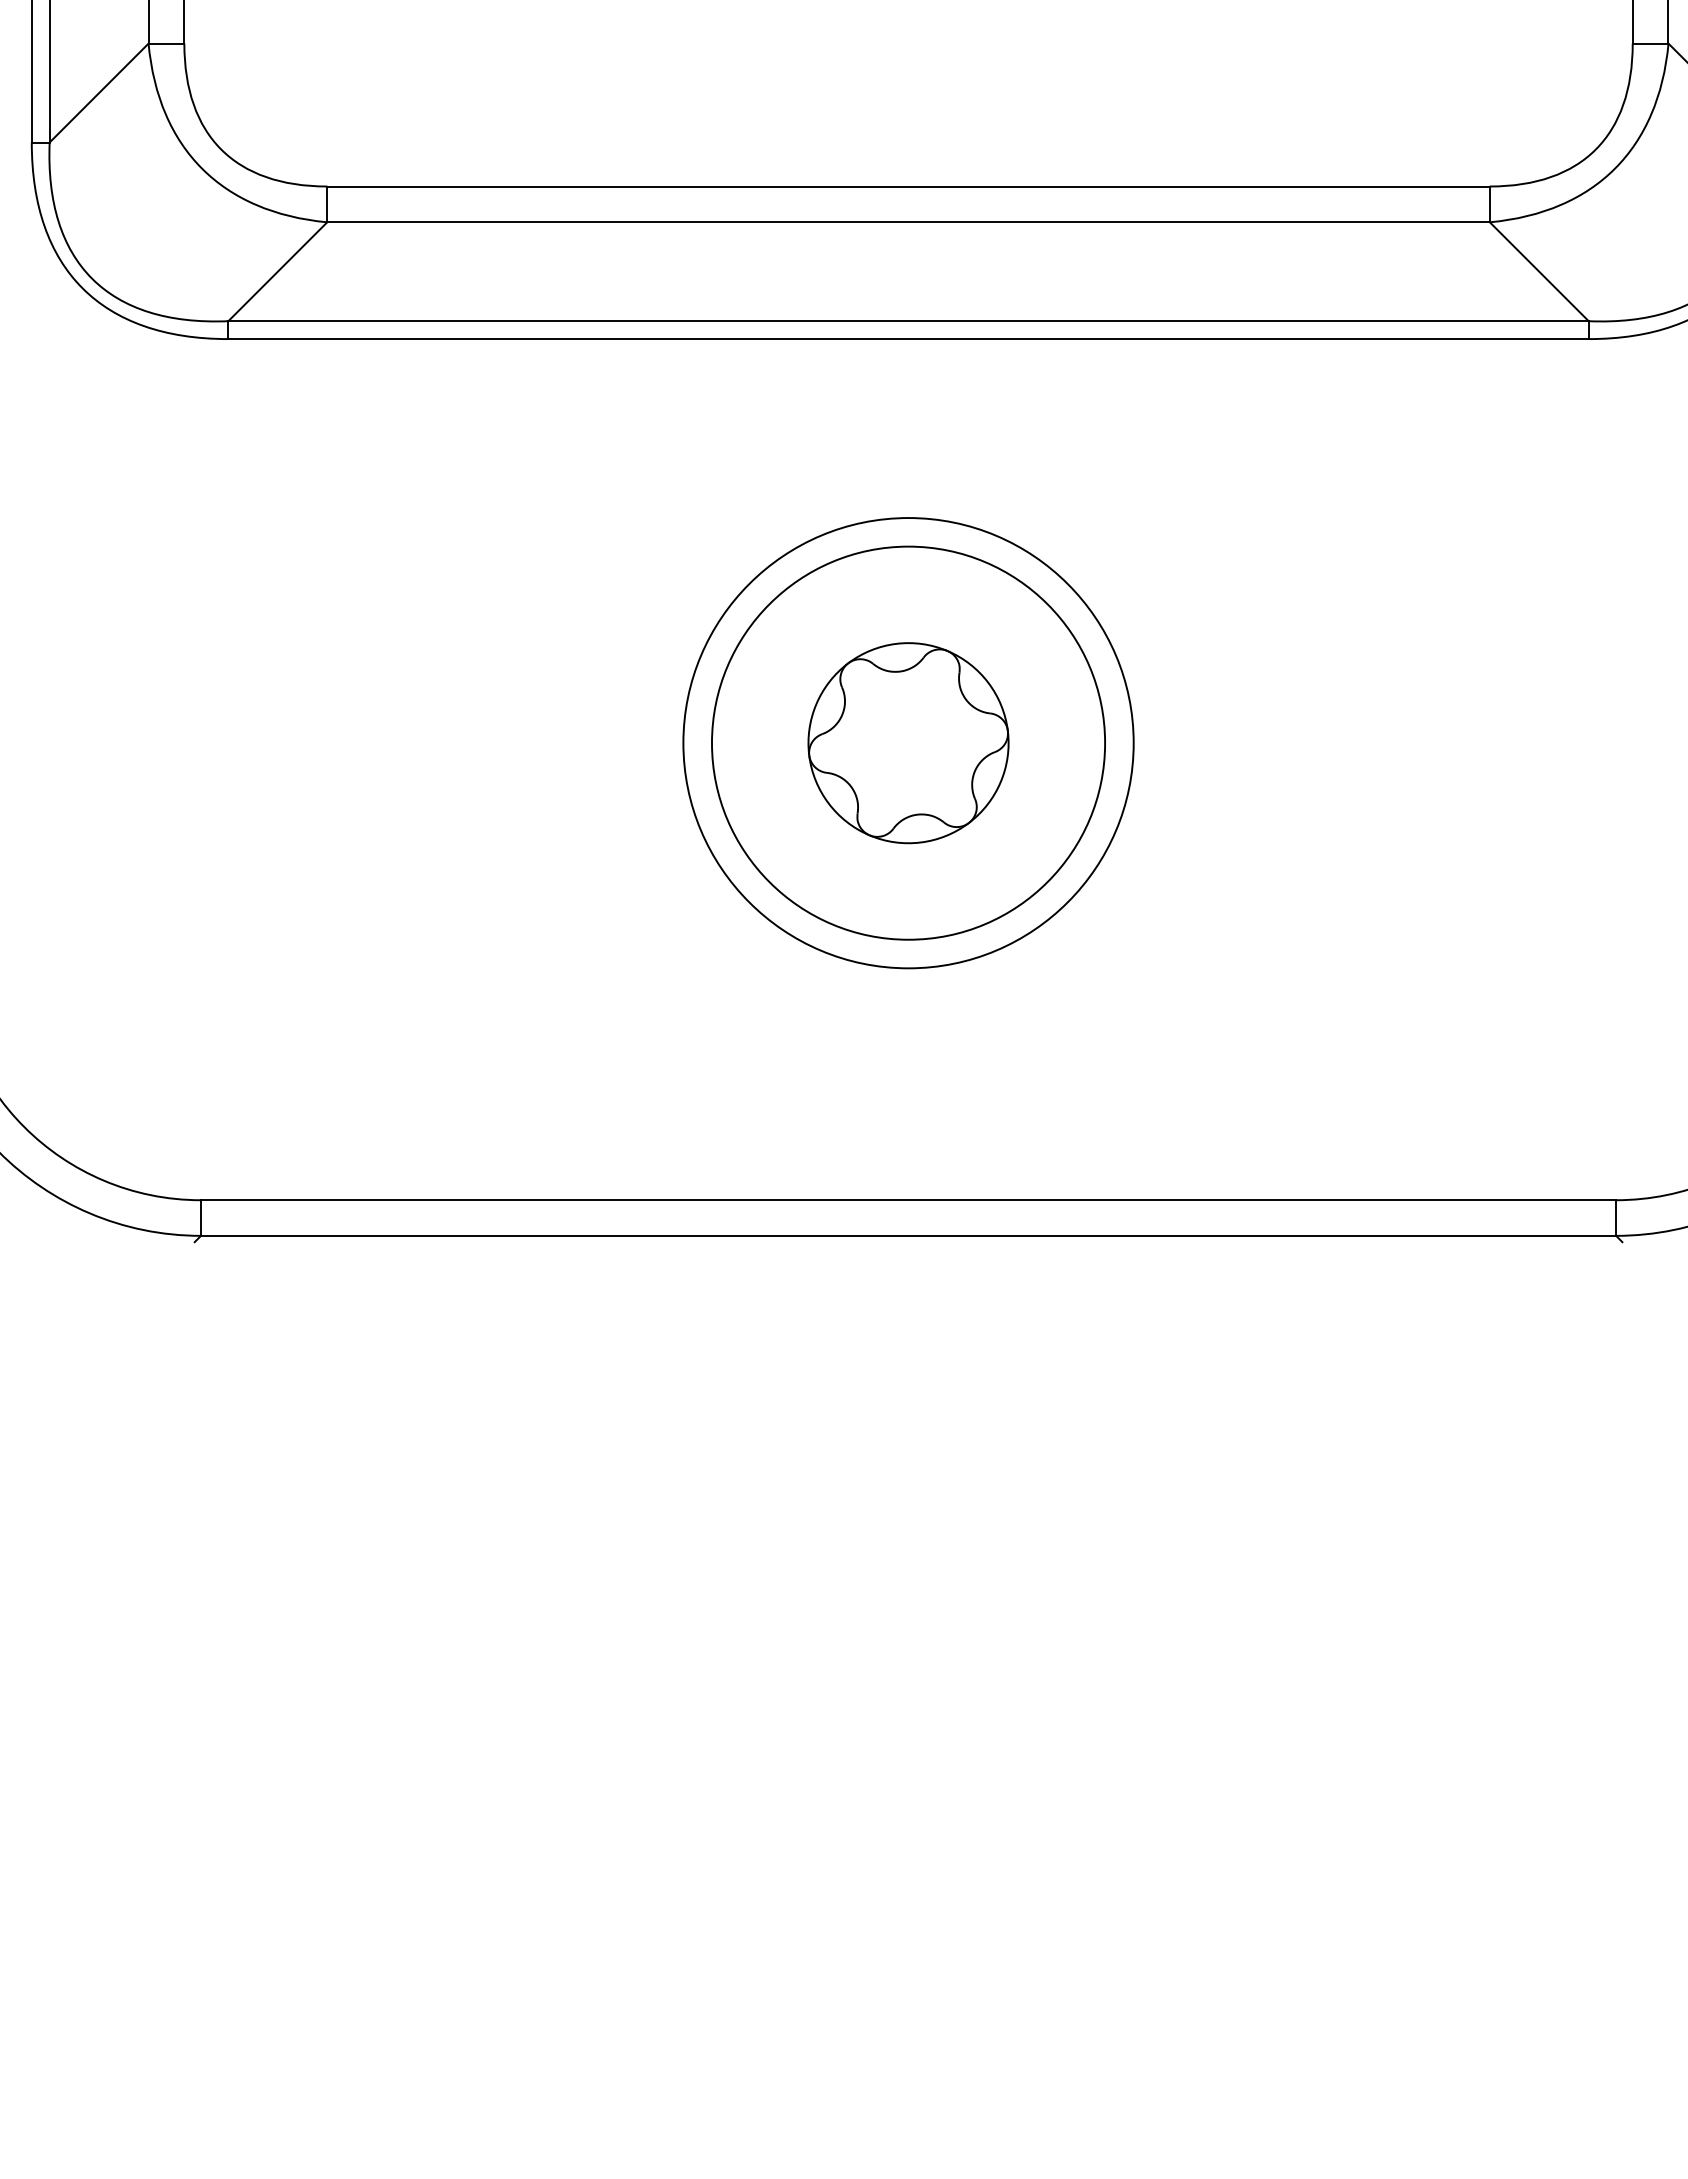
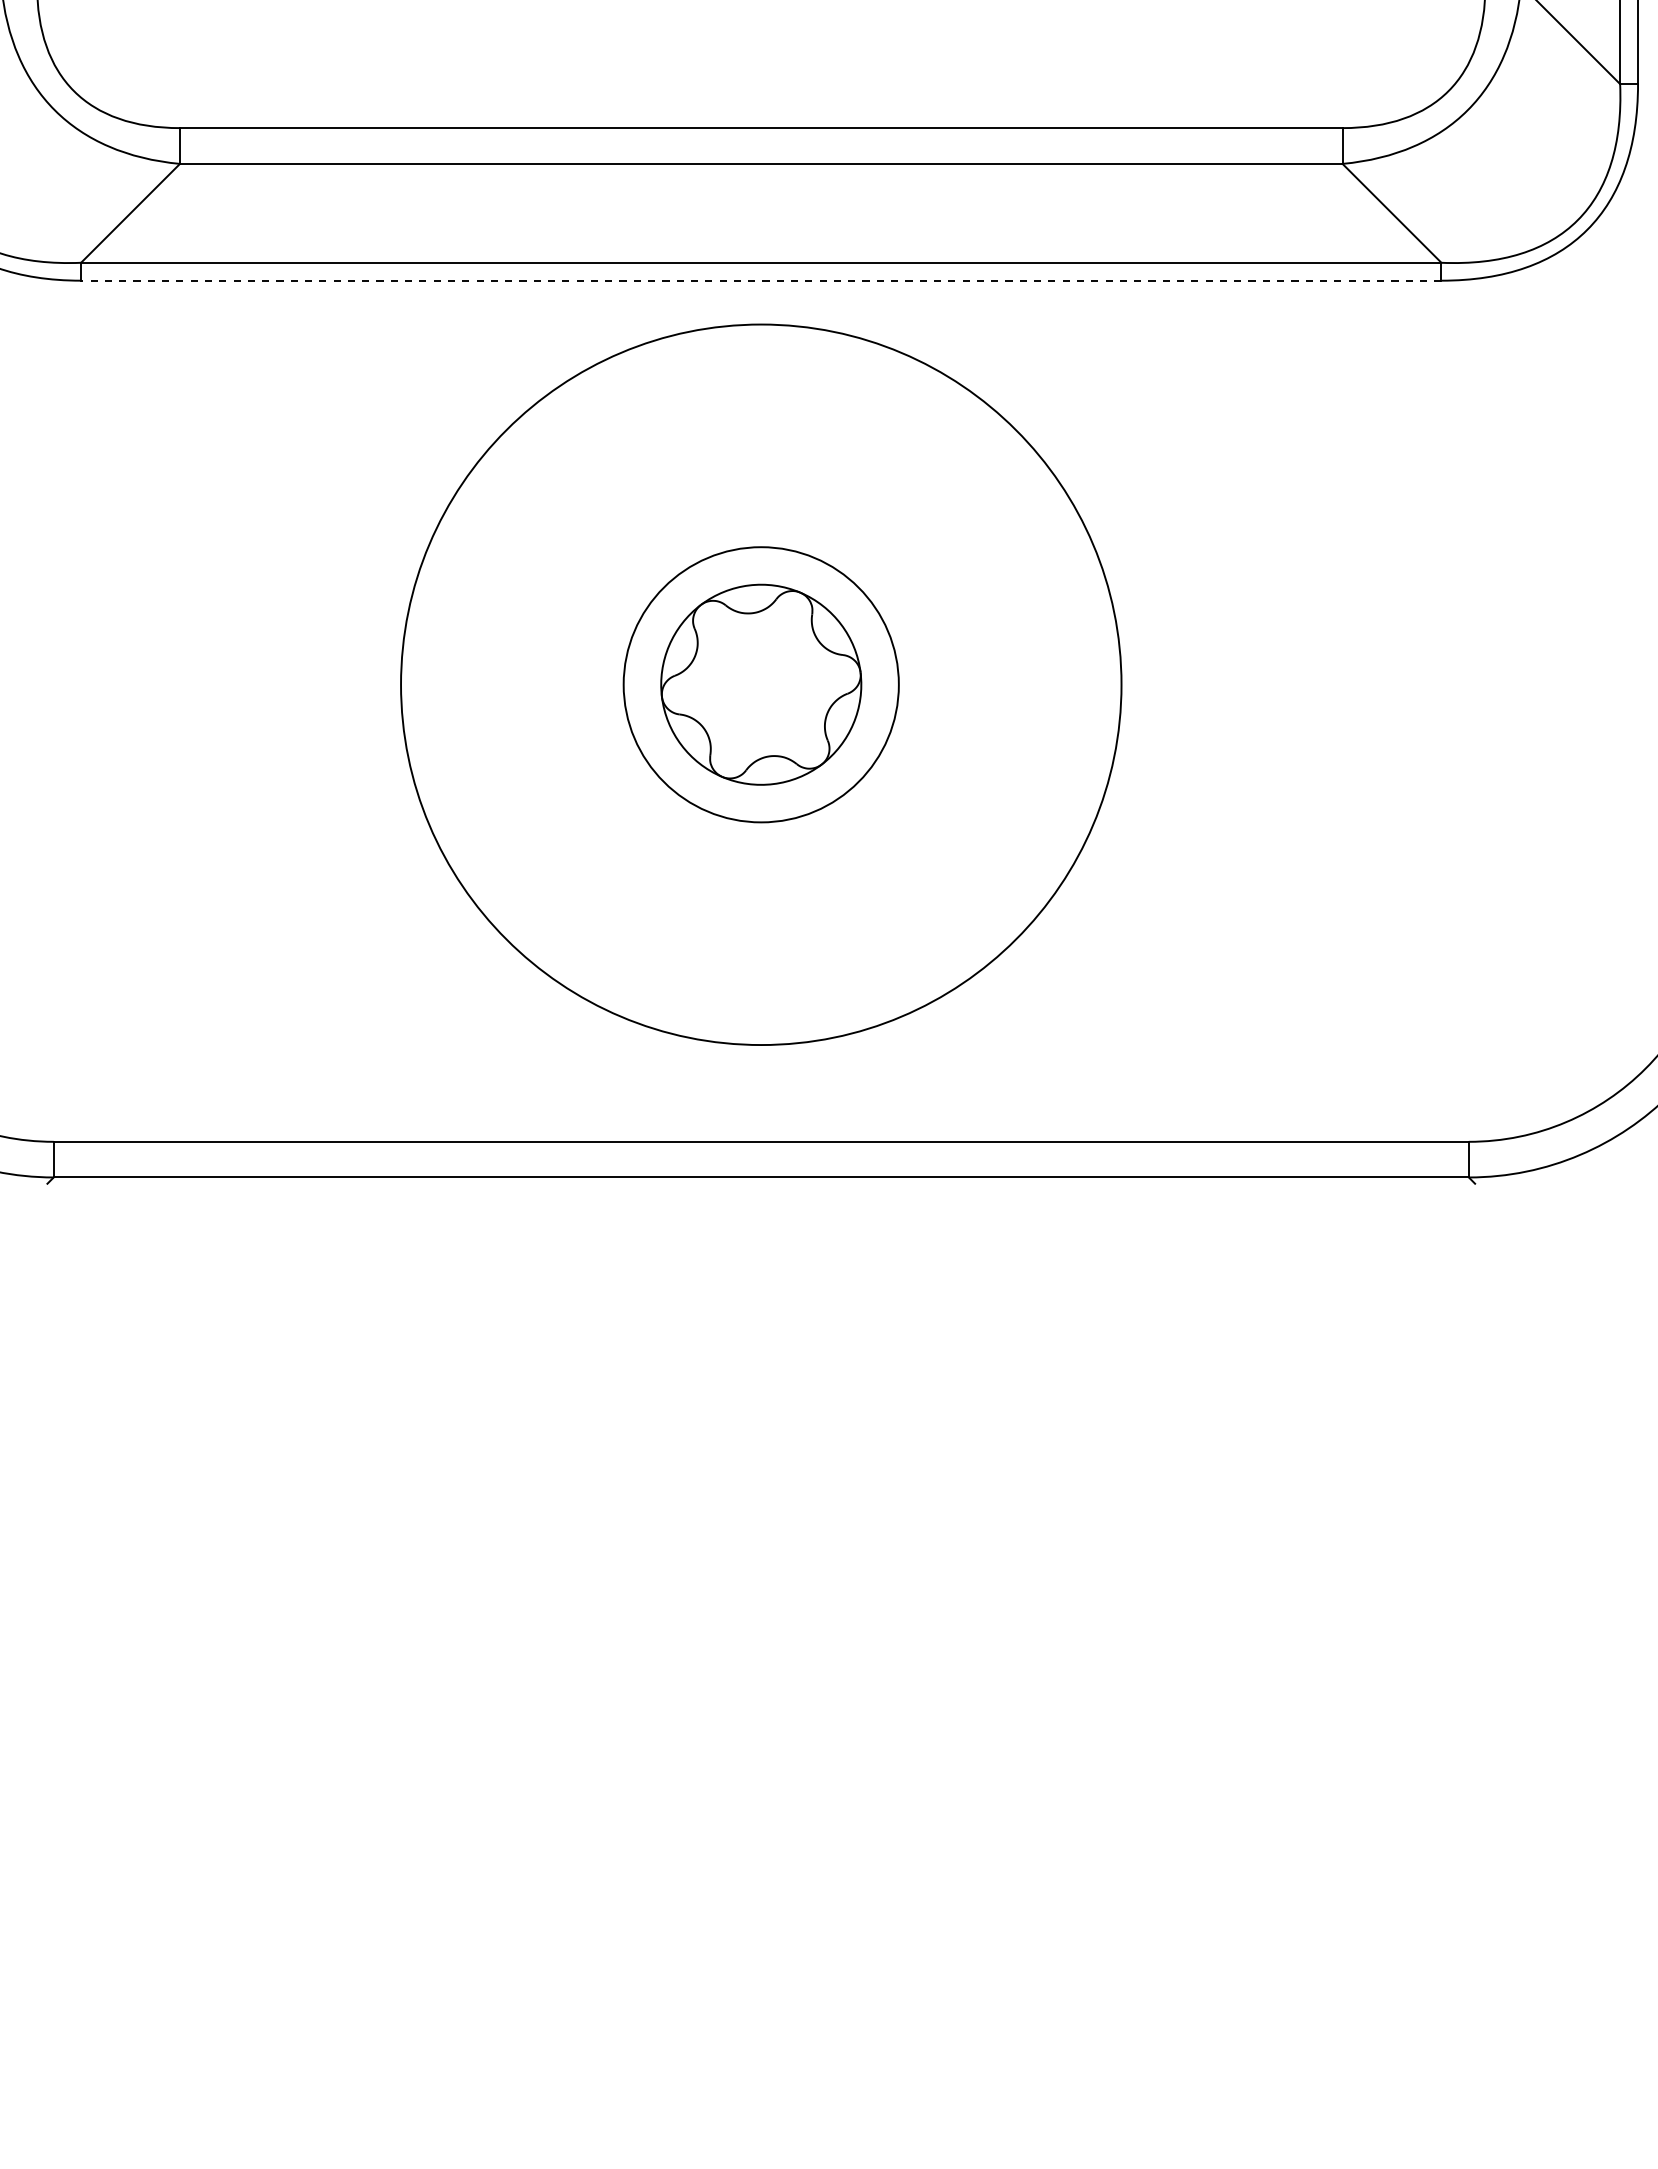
line: (908, 339) -> (761, 281), solid -> dashed
circle: (908, 742) -> (761, 684), size x0.7
circle: (908, 743) -> (761, 685), size x1.6

